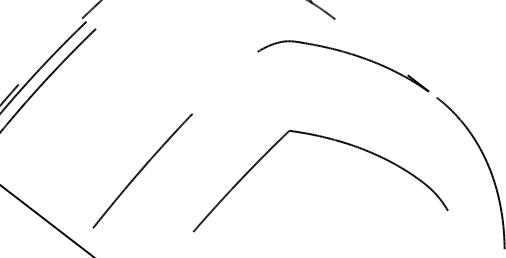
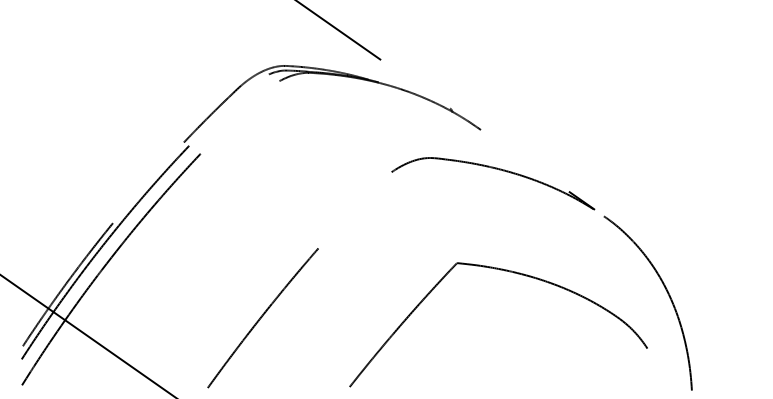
part: (333, 140) -> (509, 272), moved

